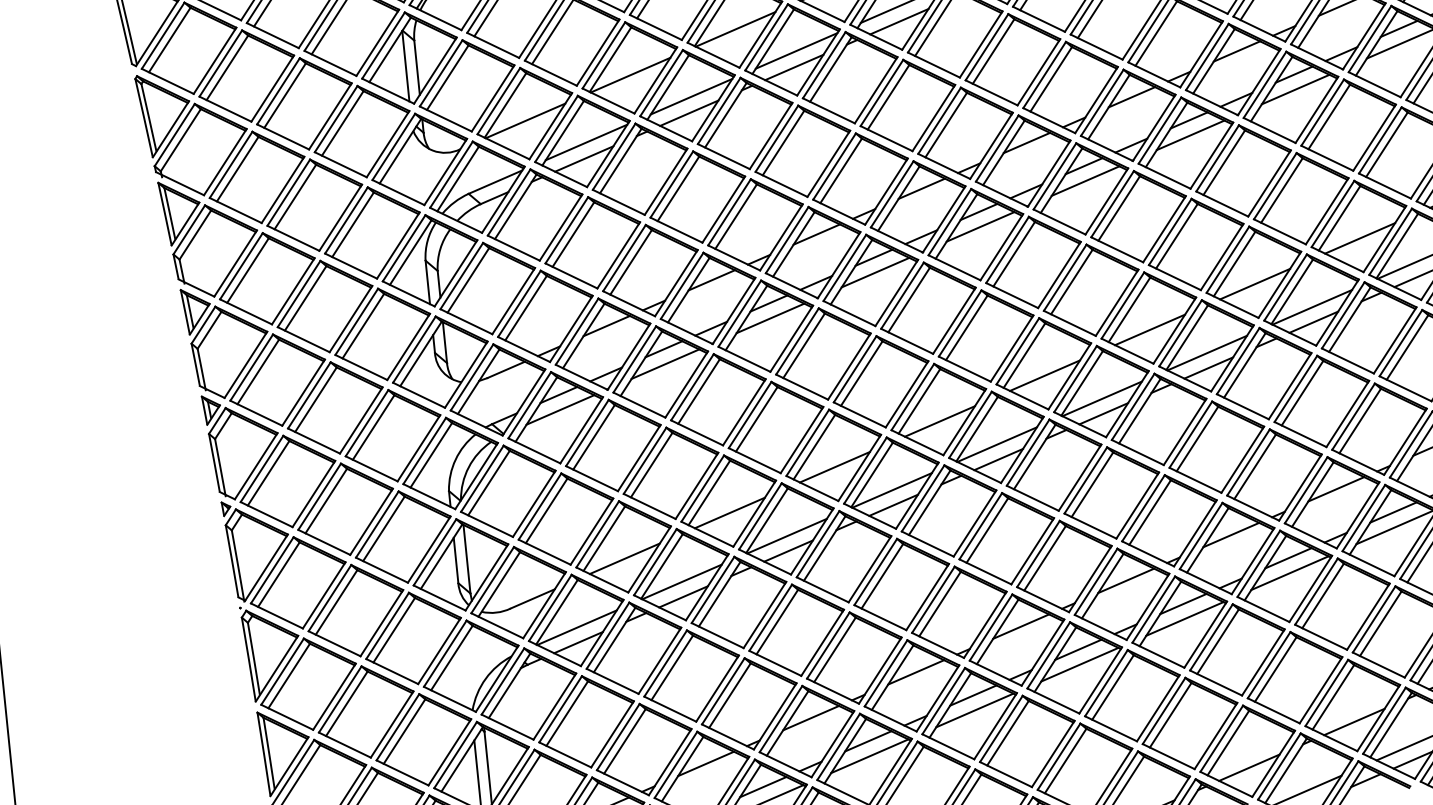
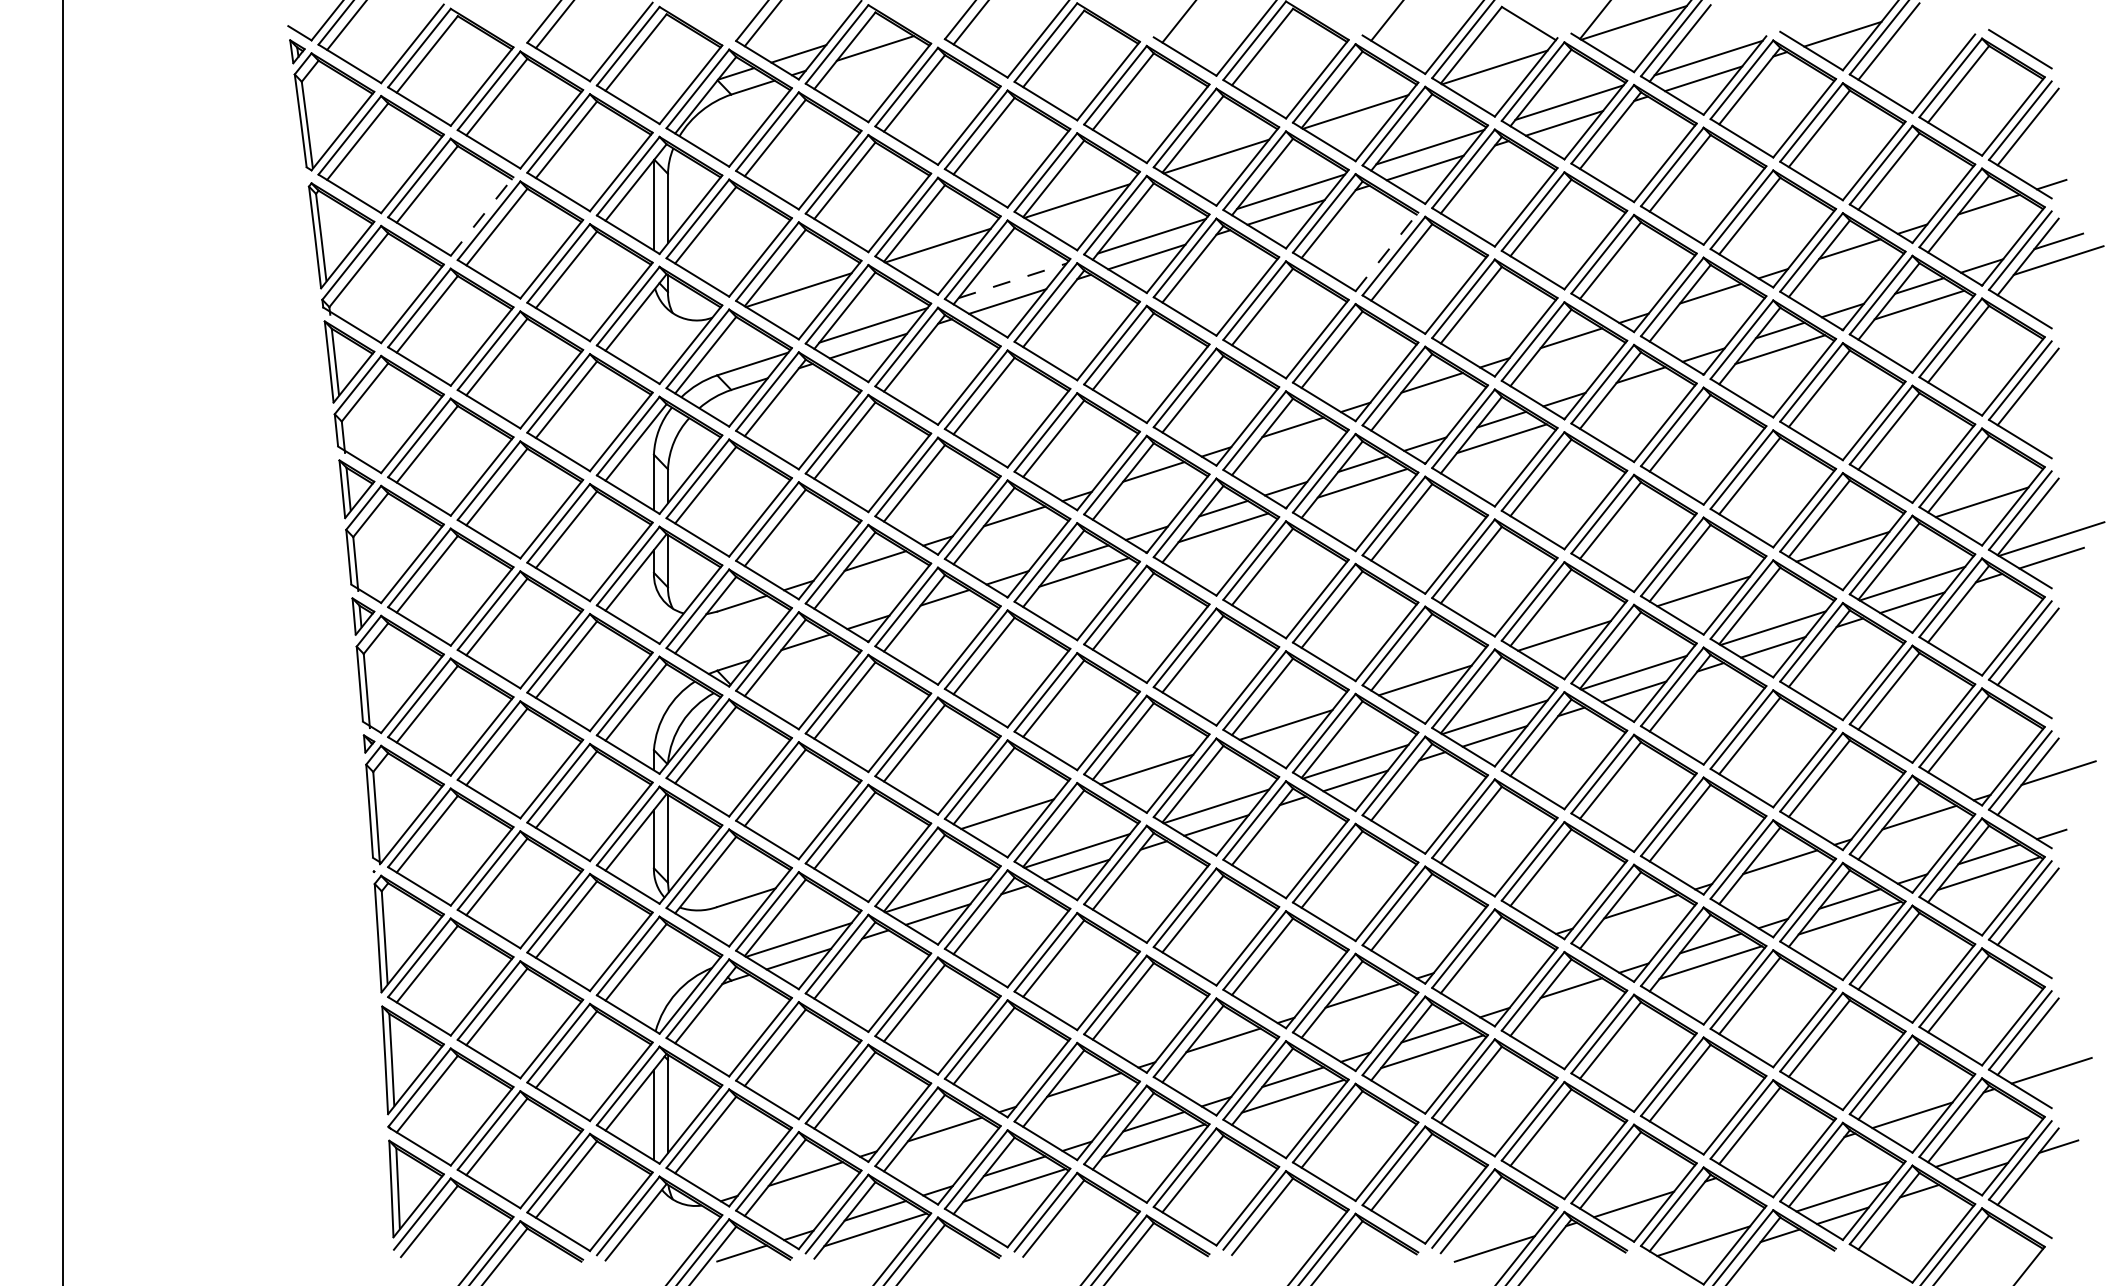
line: (981, 44) -> (1387, 251), solid -> dashed
line: (273, 88) -> (482, 216), solid -> dashed
line: (691, 96) -> (1012, 280), solid -> dashed
line: (1190, 134) -> (1640, 393), removed
line: (665, 363) -> (944, 616), removed
line: (560, 409) -> (805, 661), removed
line: (624, 558) -> (868, 858), removed
line: (1125, 581) -> (1501, 951), removed
line: (1184, 618) -> (1571, 1006), removed
line: (1354, 721) -> (1773, 1159), removed

